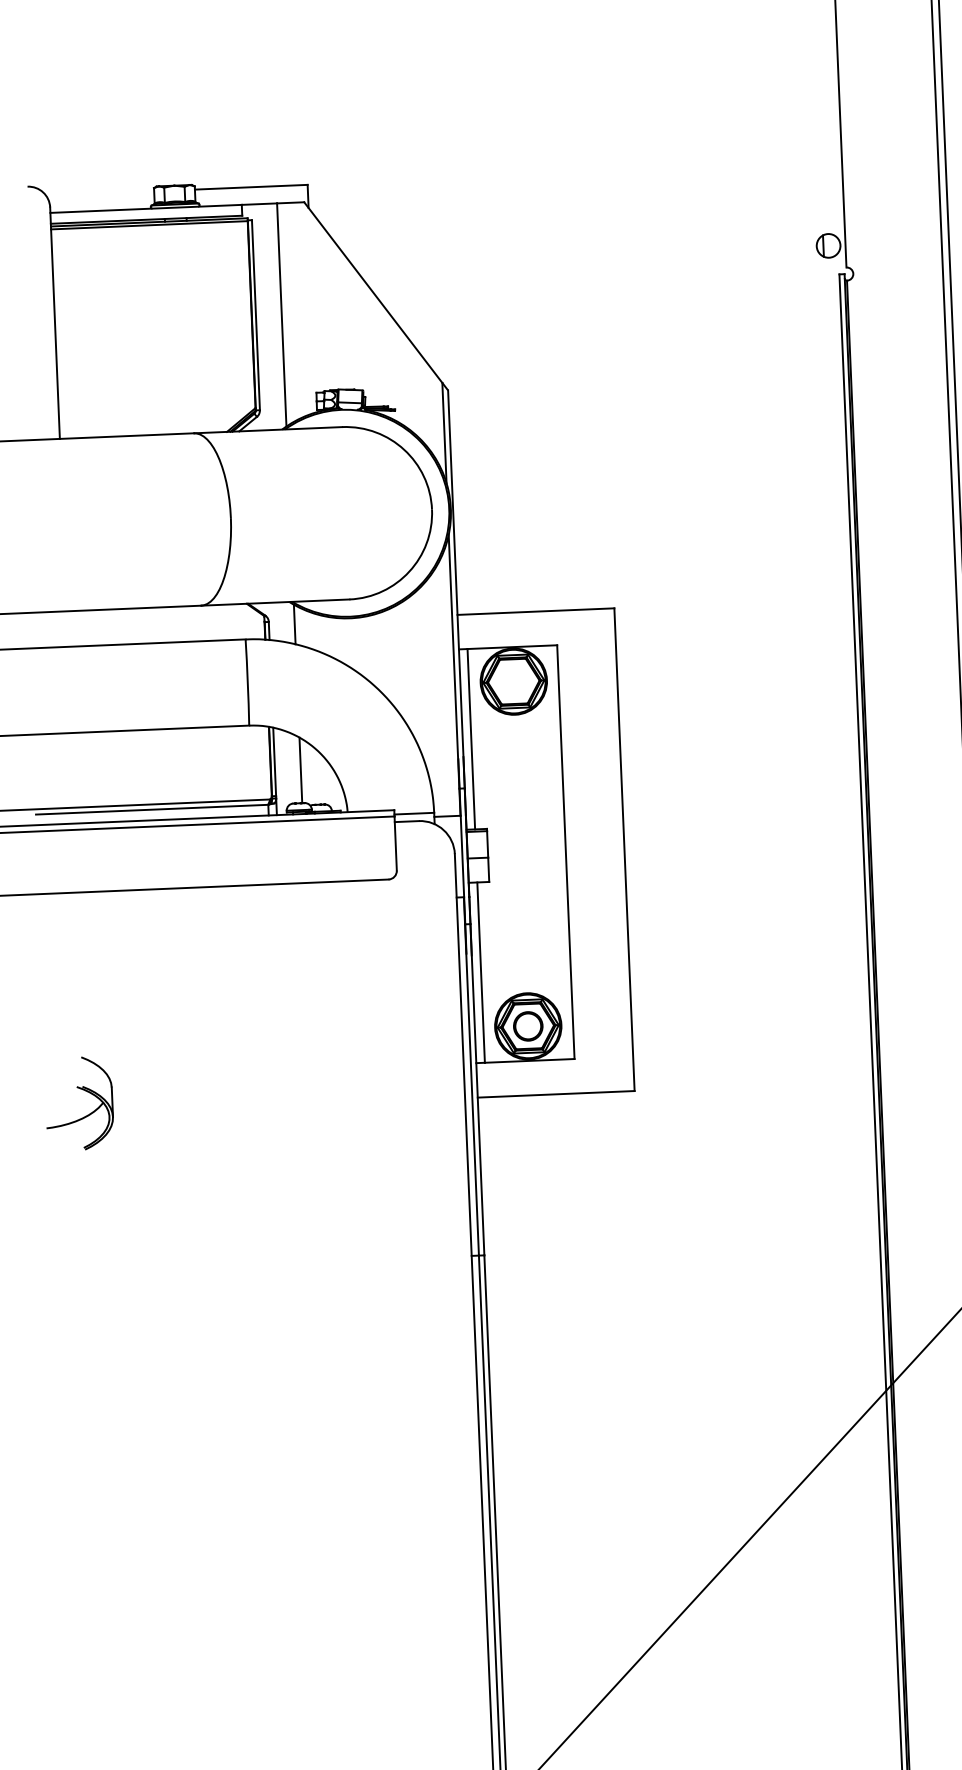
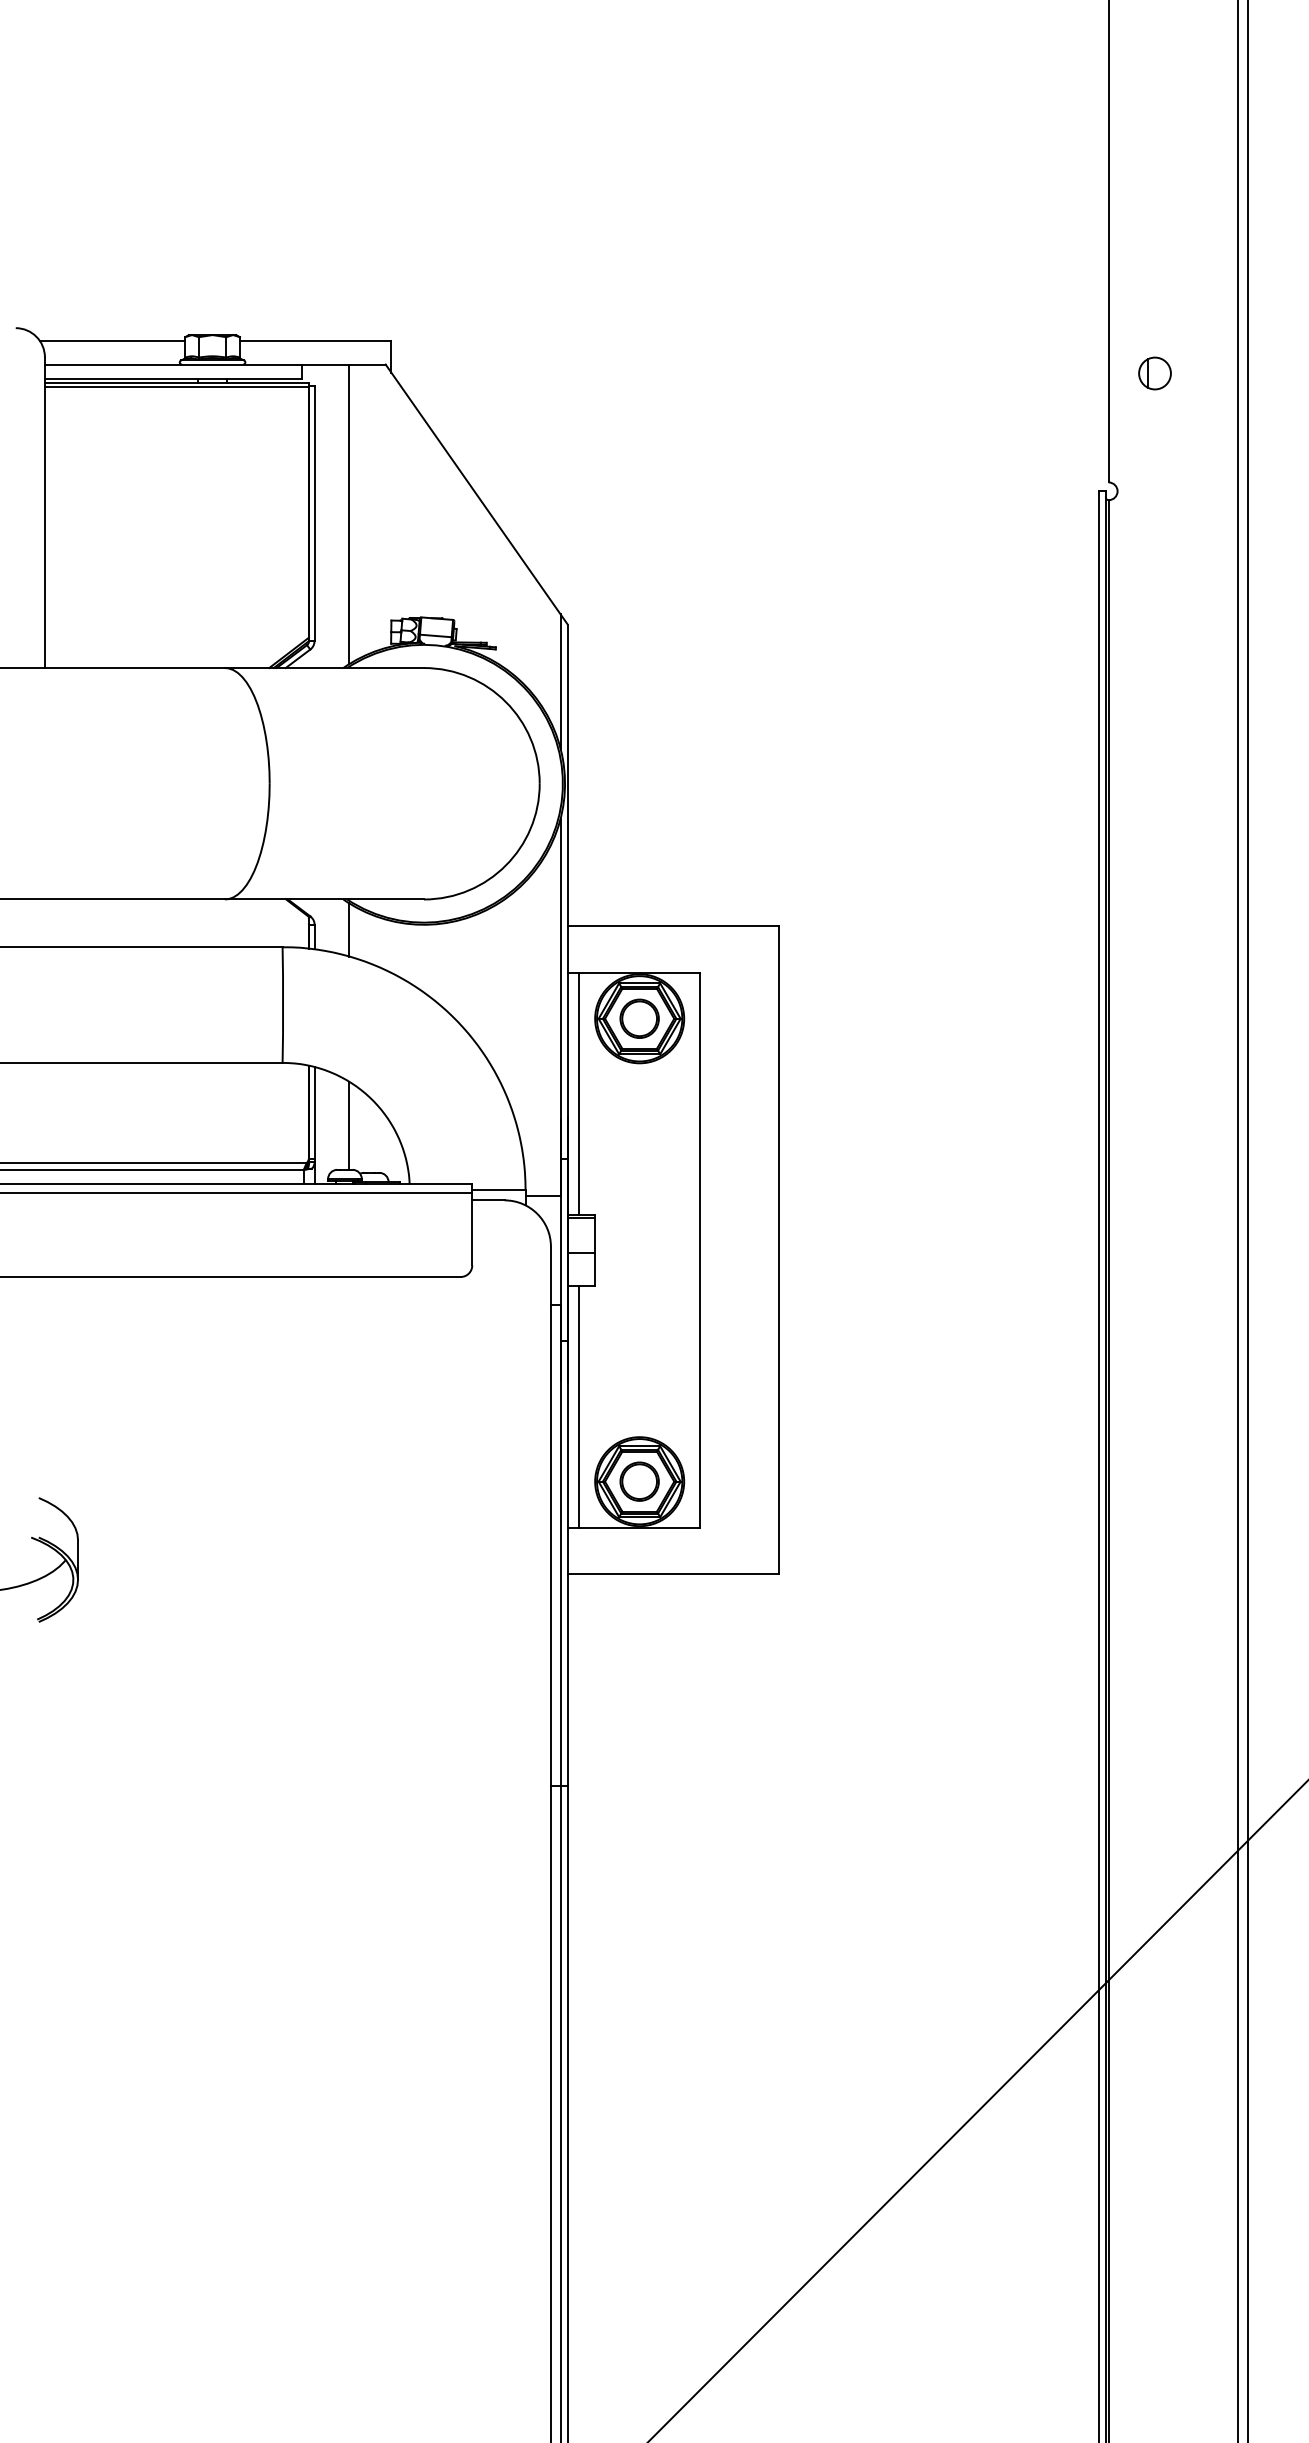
line: (100, 193) -> (112, 341), added
part: (828, 245) -> (1154, 373), moved
part: (513, 681) -> (639, 1018), added

